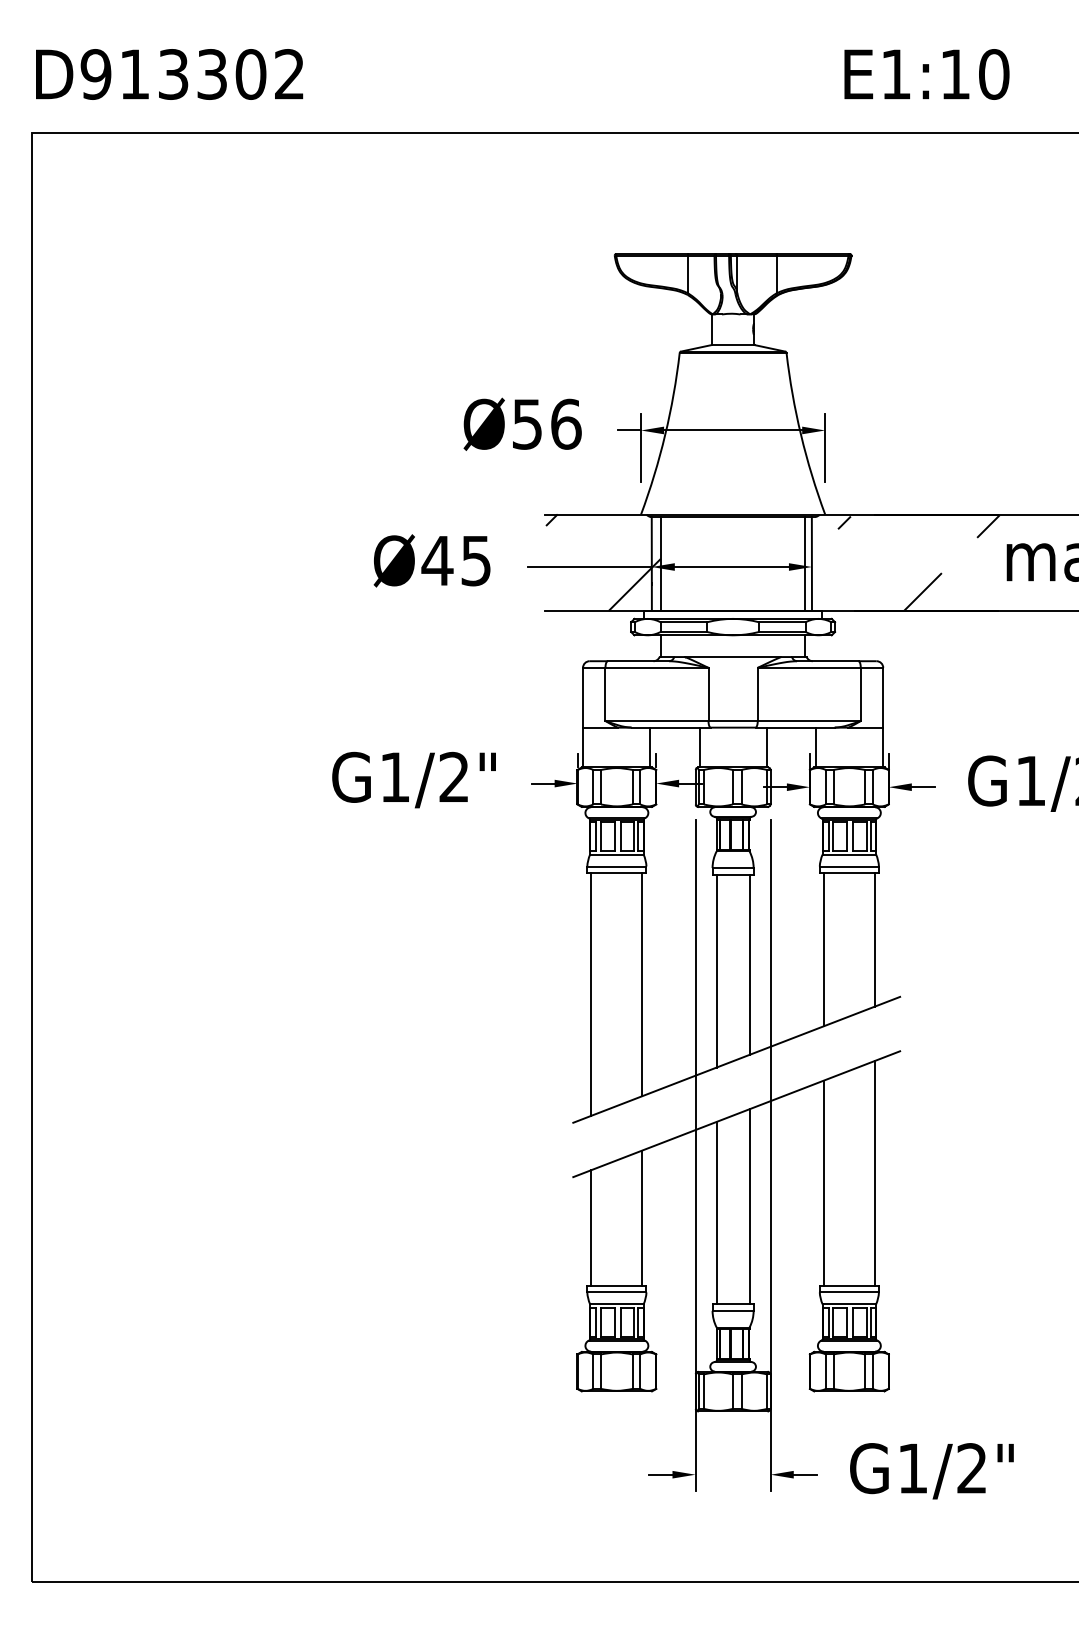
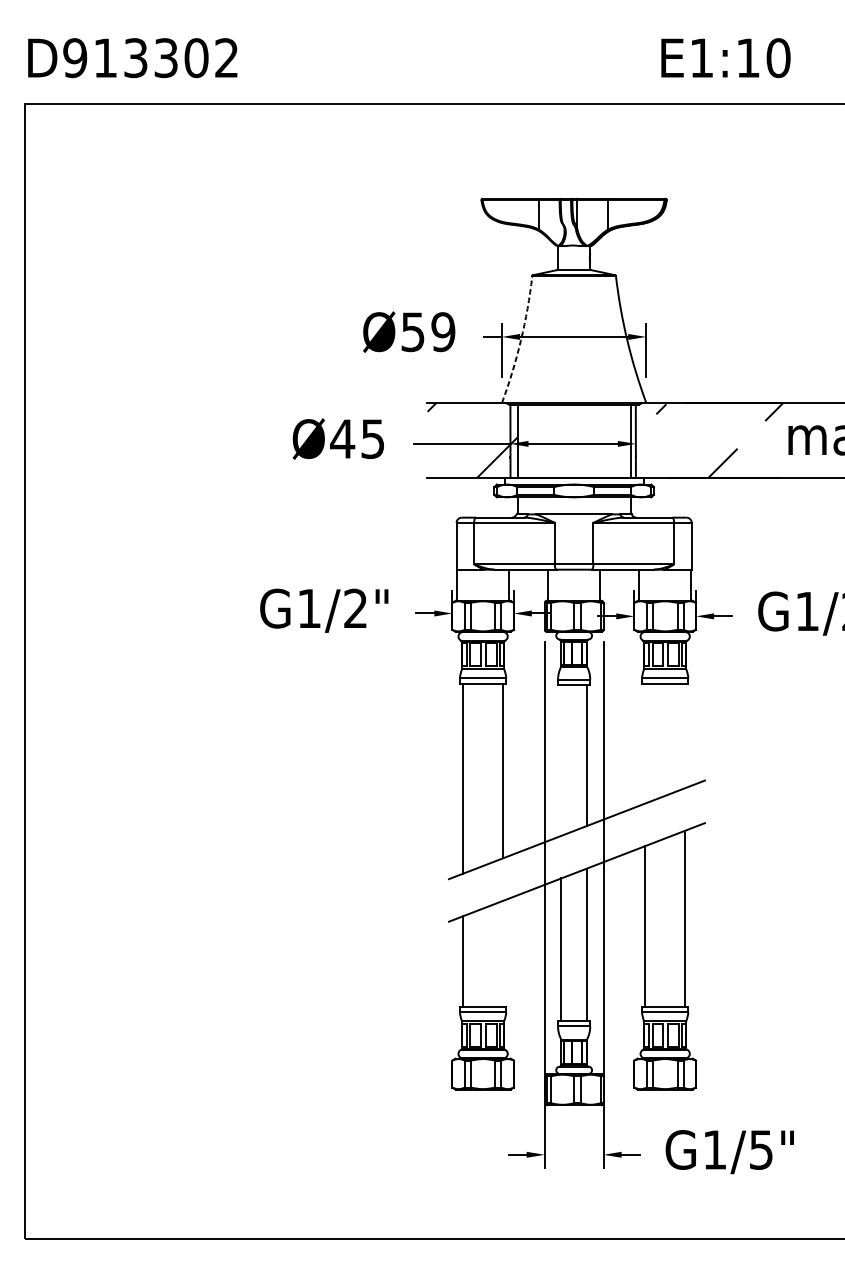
text: (565, 423) -> (442, 331), Ø56 -> Ø59
arc: (665, 434) -> (521, 340), solid -> dashed
line: (874, 939) -> (684, 735), removed
line: (823, 949) -> (644, 743), removed
line: (716, 970) -> (561, 759), removed
line: (642, 1217) -> (503, 953), removed
text: (971, 1468) -> (760, 1149), G1/2" -> G1/5"

